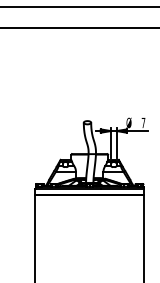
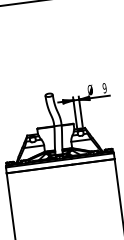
text: (143, 122) -> (104, 87), 7 -> 9

